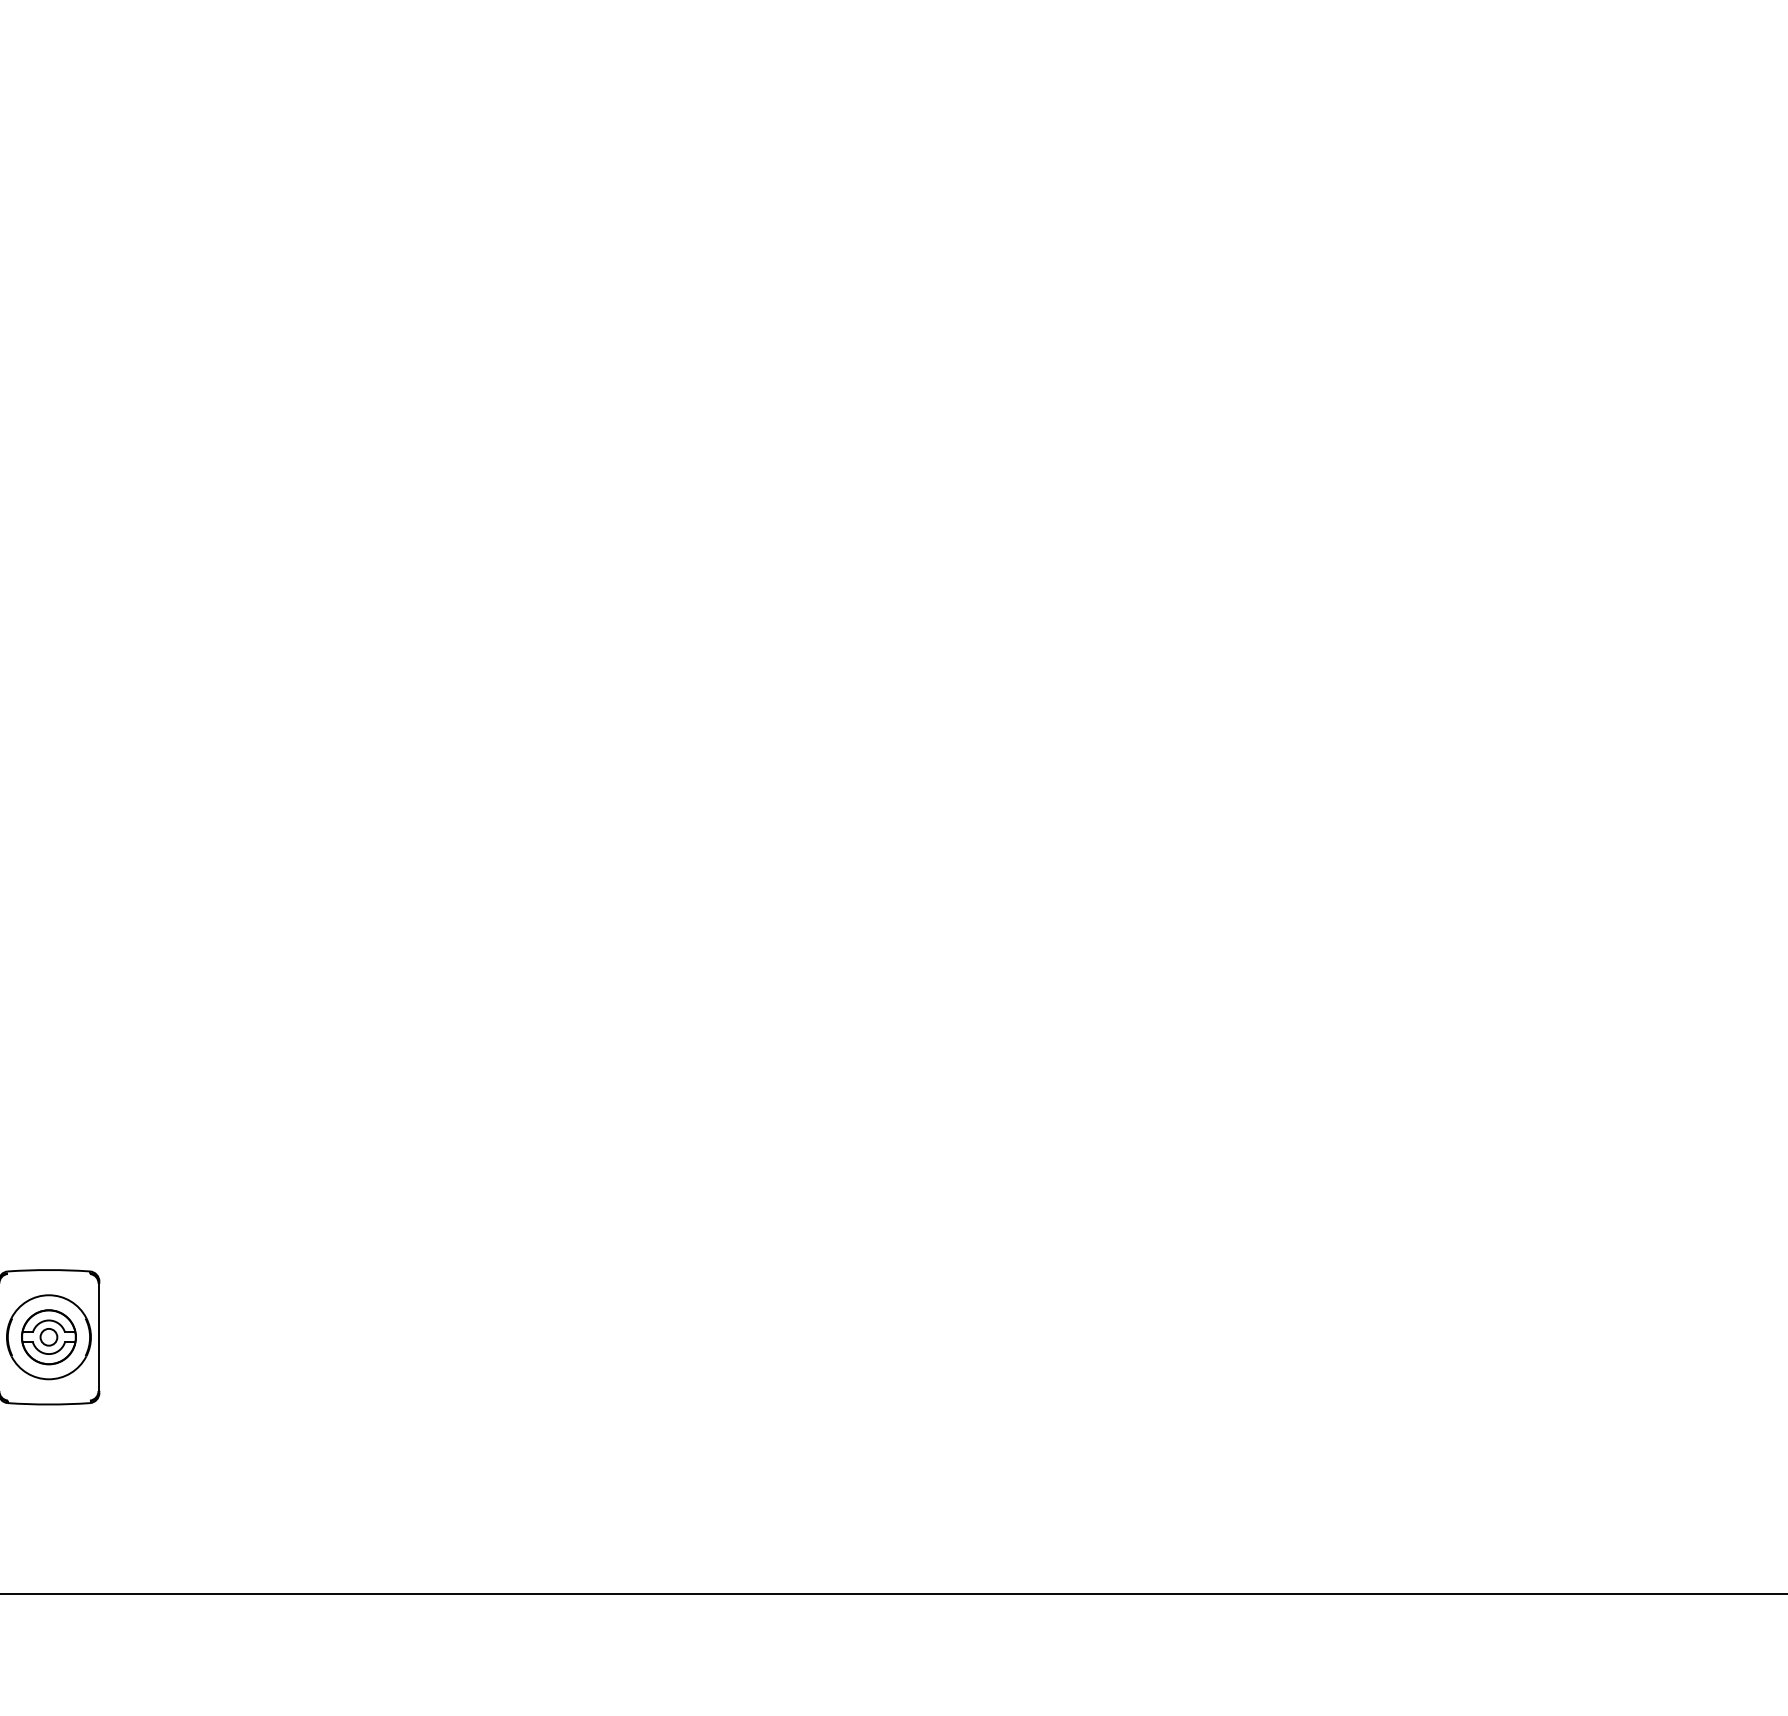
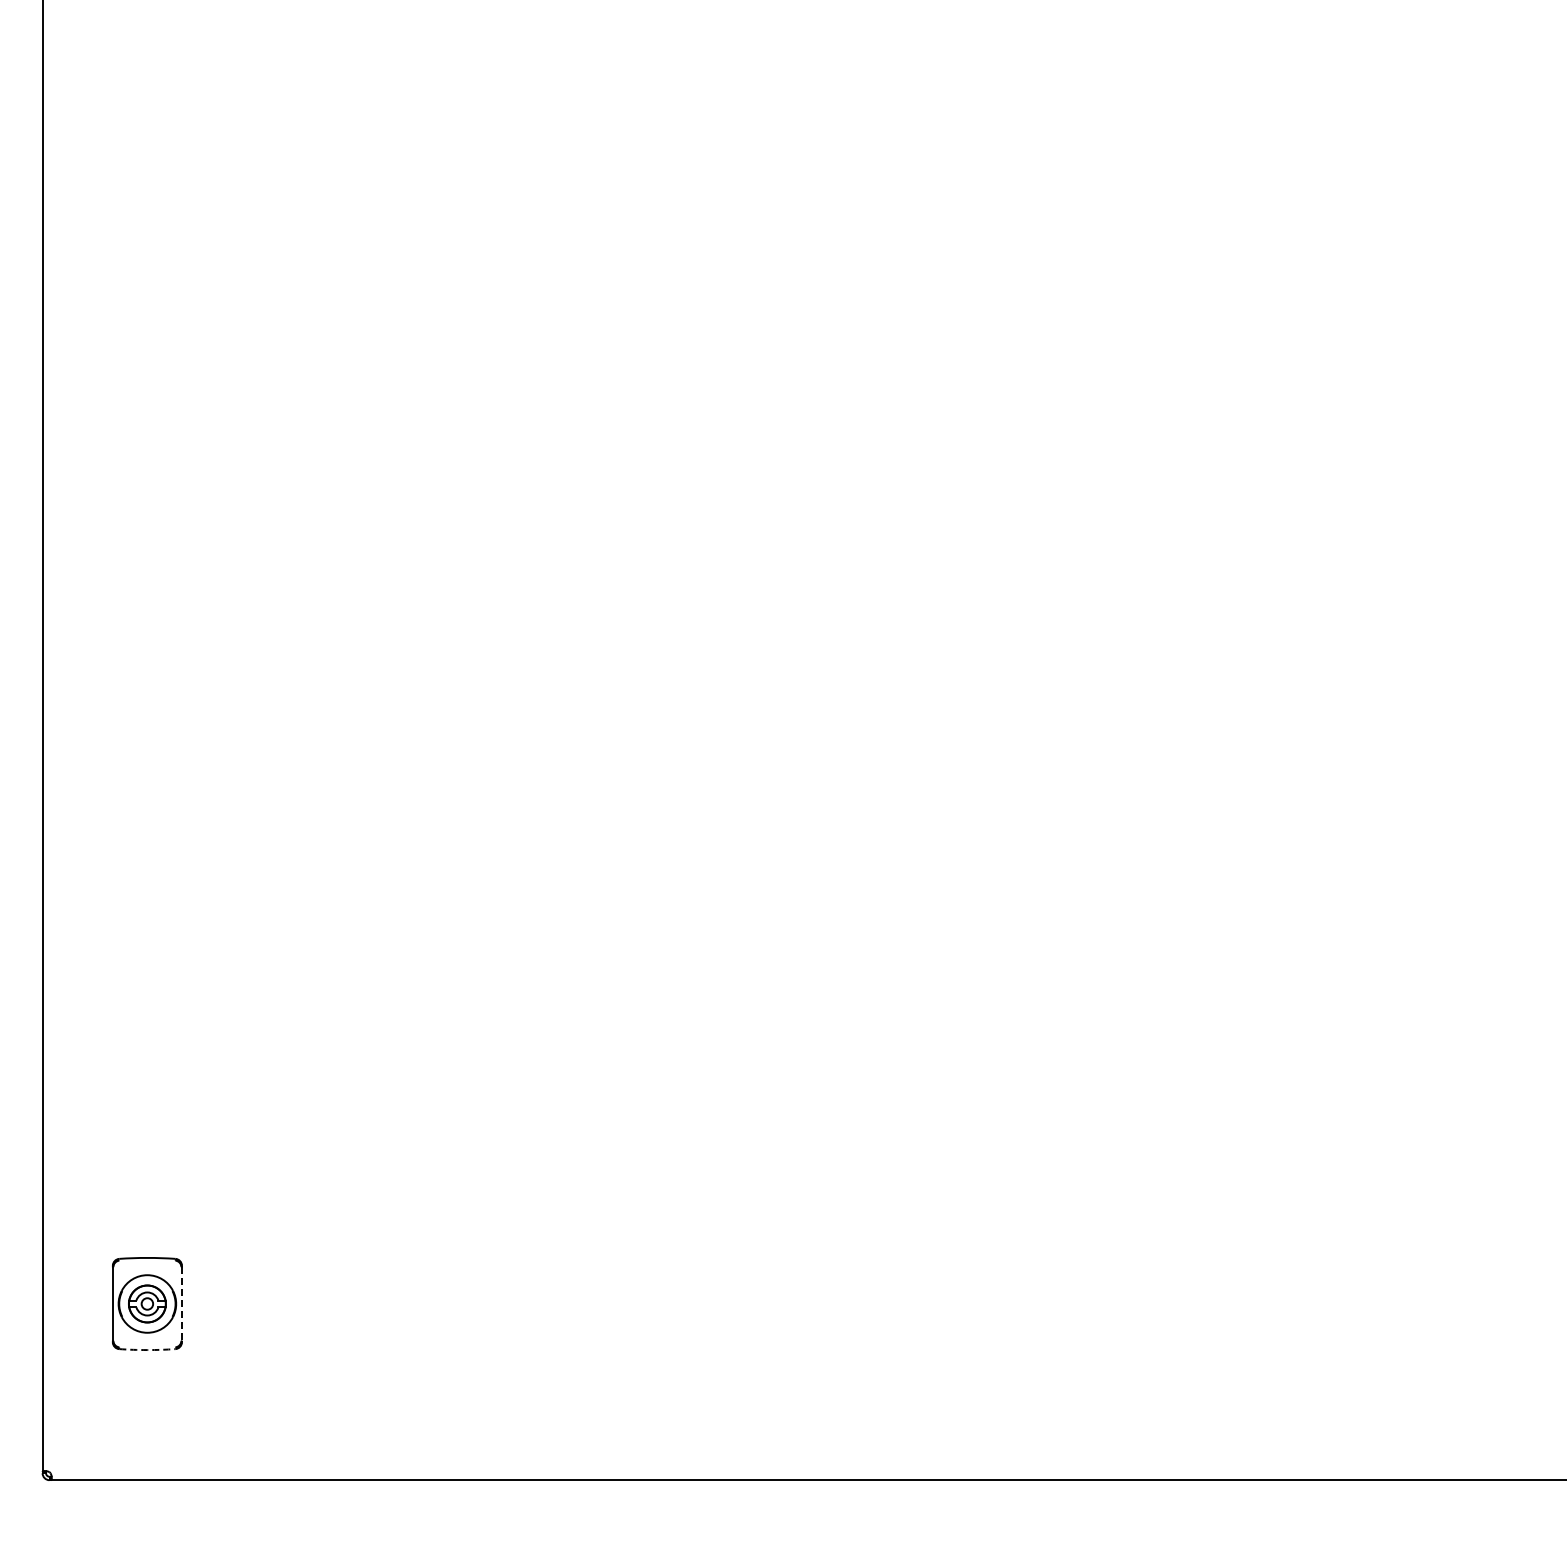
line: (98, 1336) -> (181, 1303), solid -> dashed
arc: (49, 1405) -> (147, 1350), solid -> dashed

